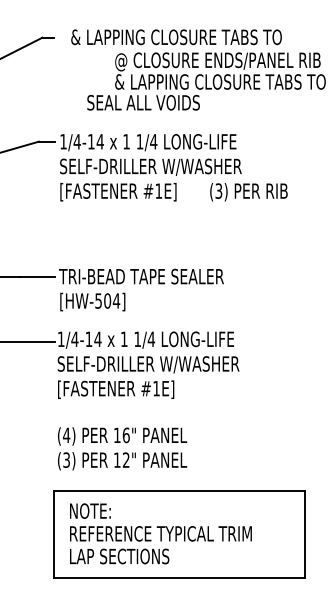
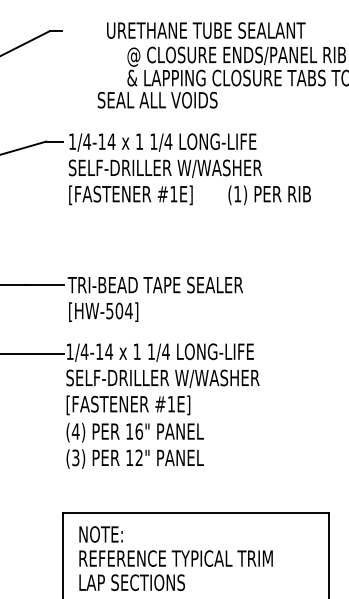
text: (176, 37) -> (192, 30), & LAPPING CLOSURE TABS TO -> URETHANE TUBE SEALANT
text: (218, 190) -> (237, 193), (3) -> (1)
text: (122, 448) -> (135, 445), moved

